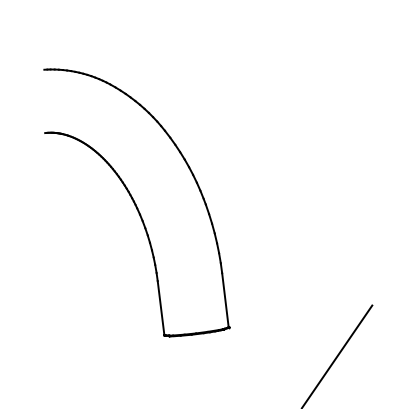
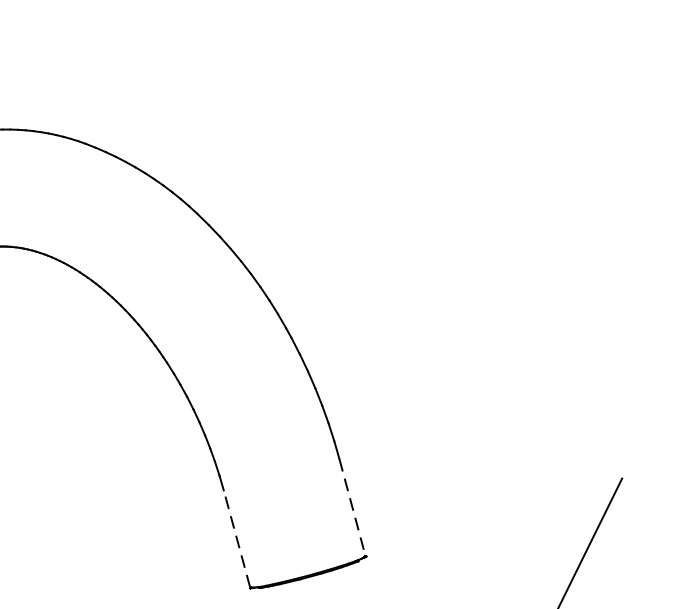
line: (225, 300) -> (352, 507), solid -> dashed
line: (160, 307) -> (235, 537), solid -> dashed

